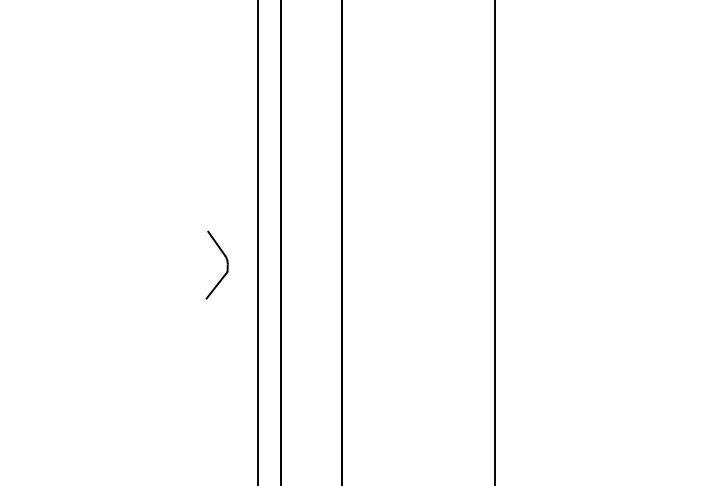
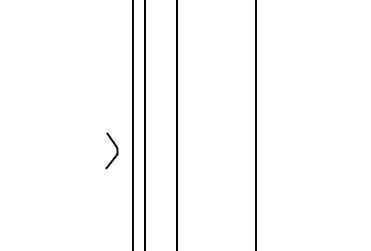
part: (216, 264) -> (111, 150), moved

